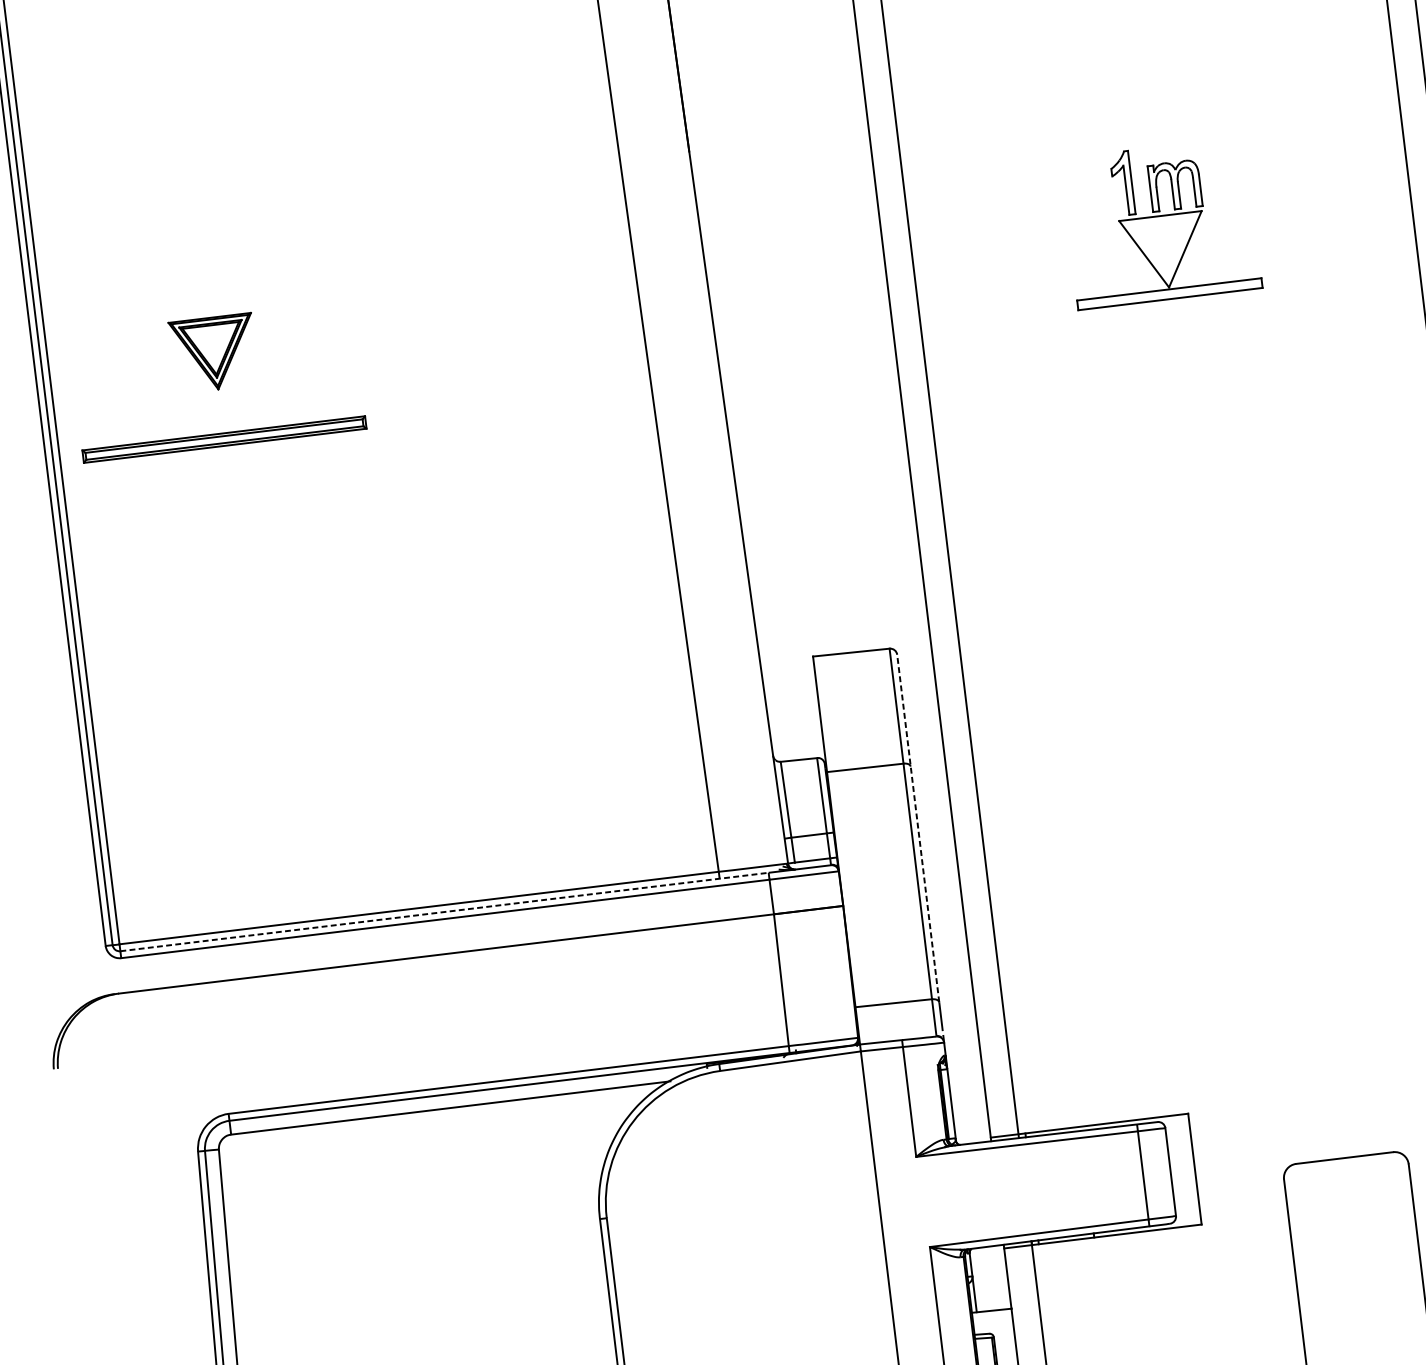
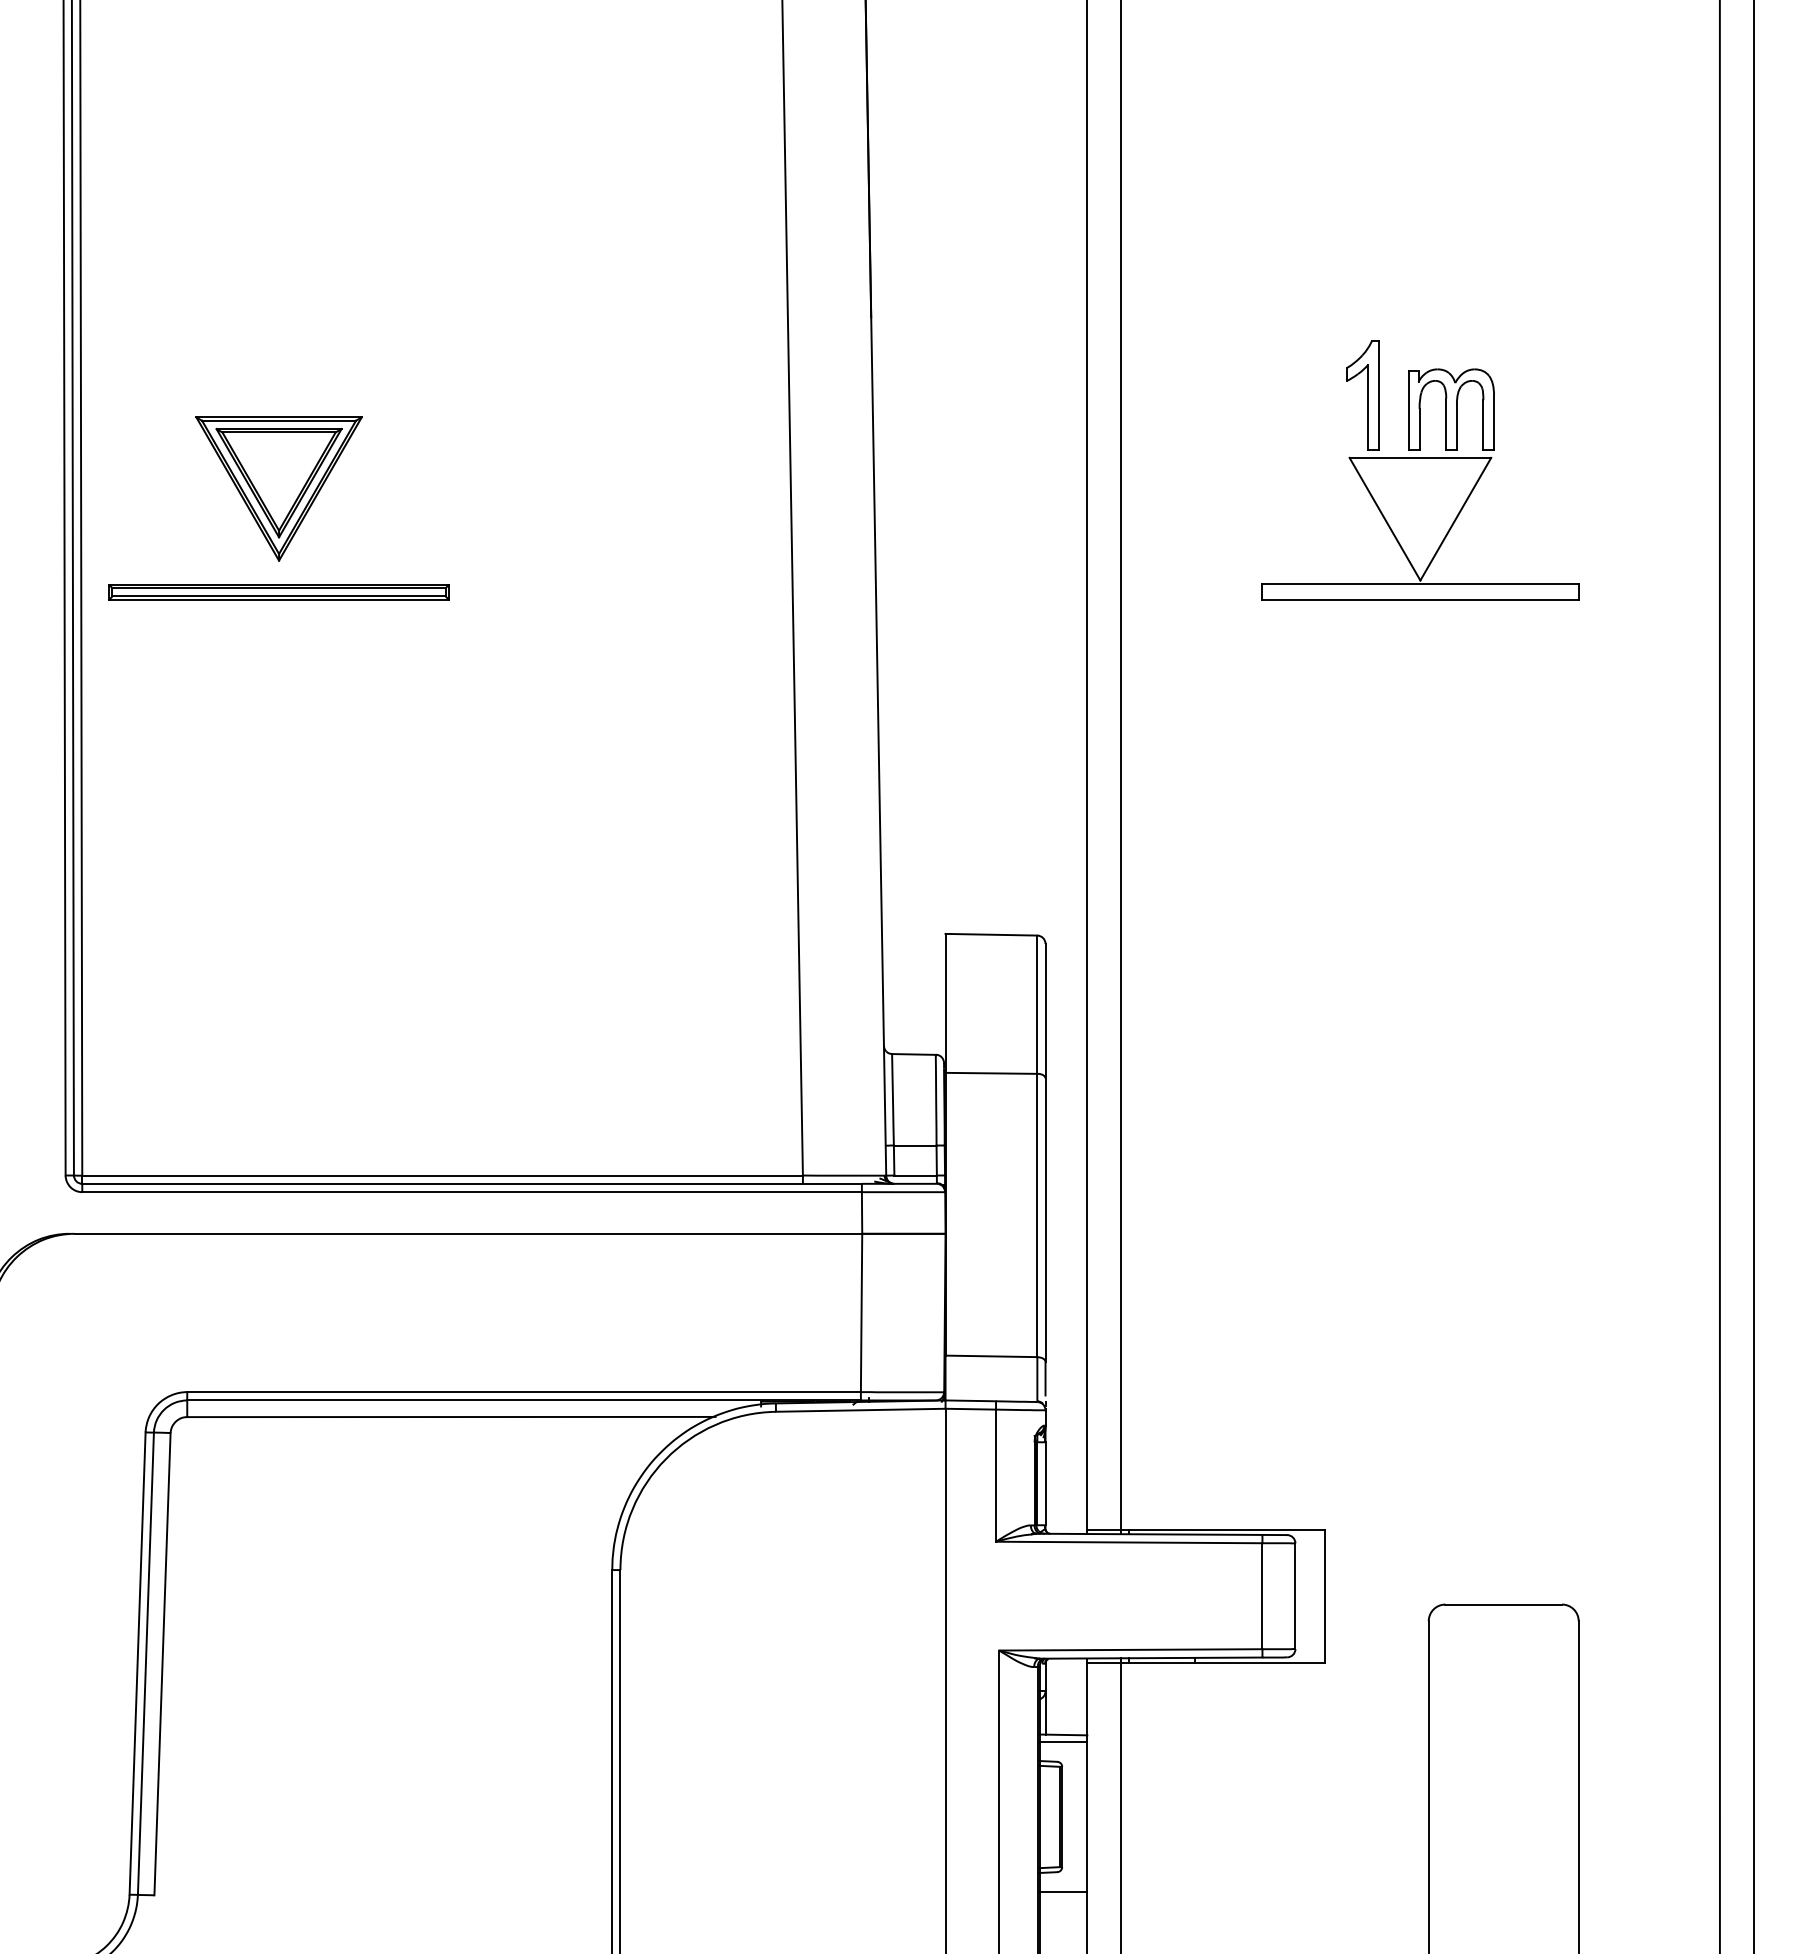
part: (1161, 223) -> (1420, 470), size x1.43
part: (213, 353) -> (278, 488), size x1.67
line: (918, 828) -> (1045, 1152), dashed -> solid
line: (444, 911) -> (472, 1183), dashed -> solid
line: (992, 1317) -> (1063, 1742), added

